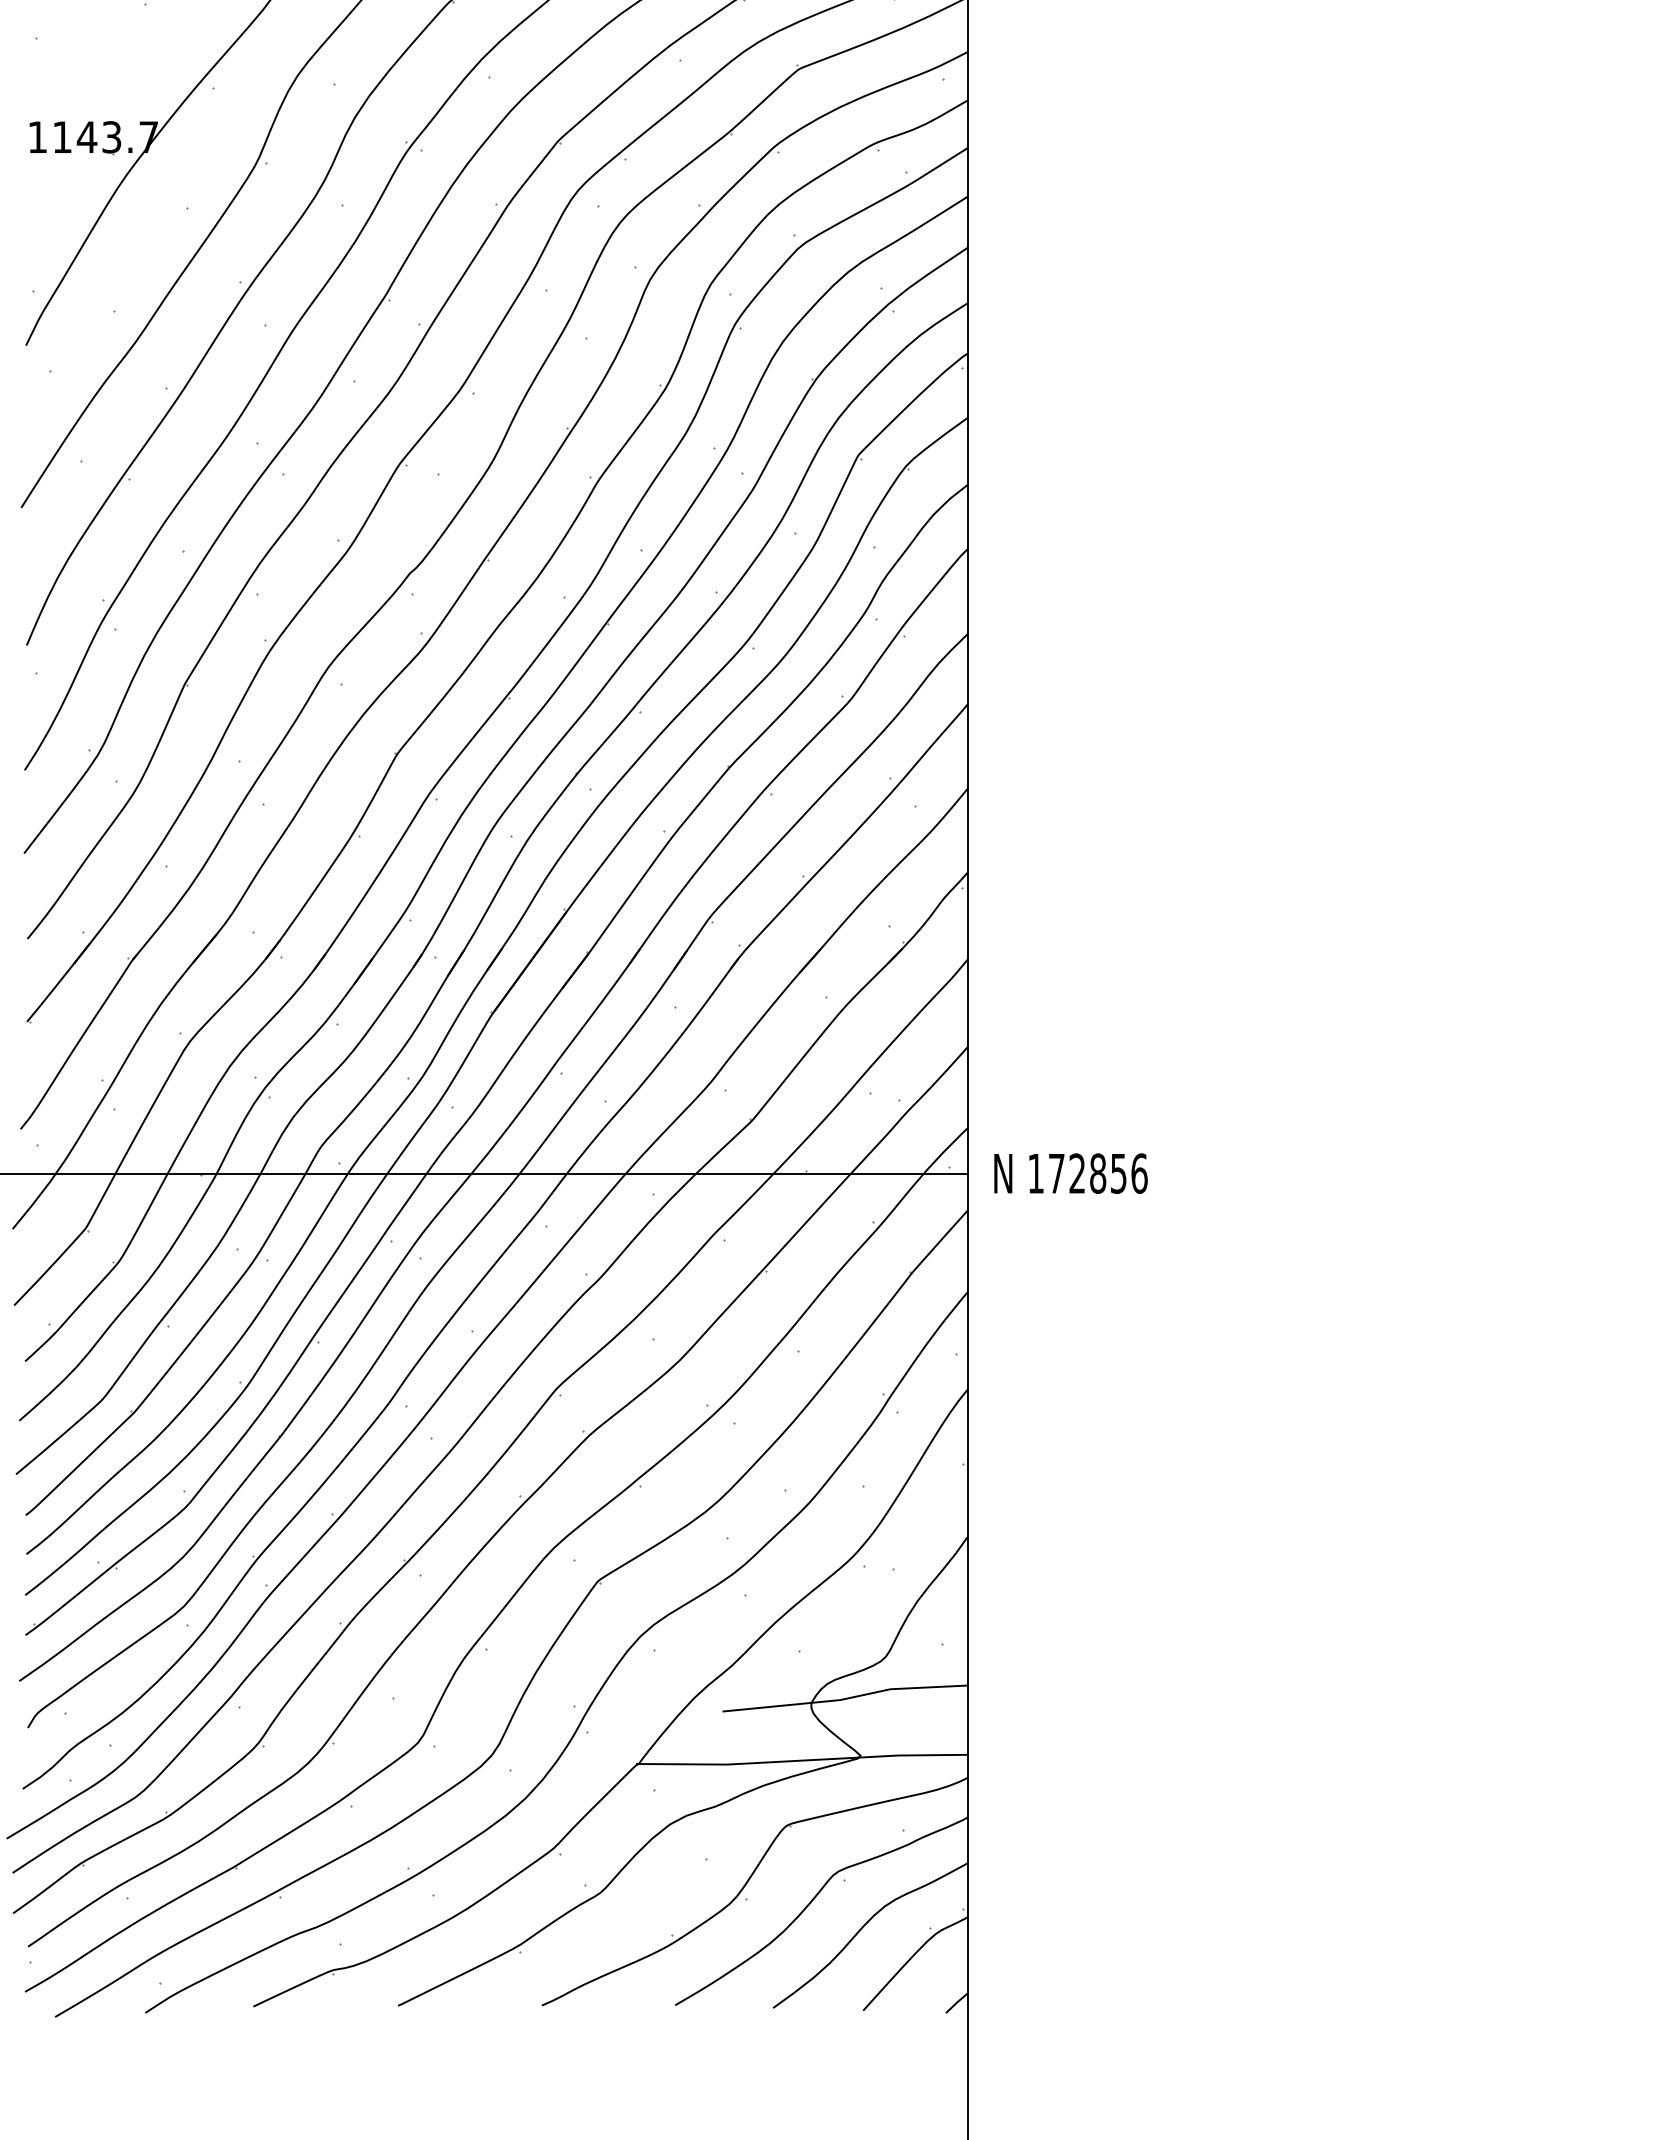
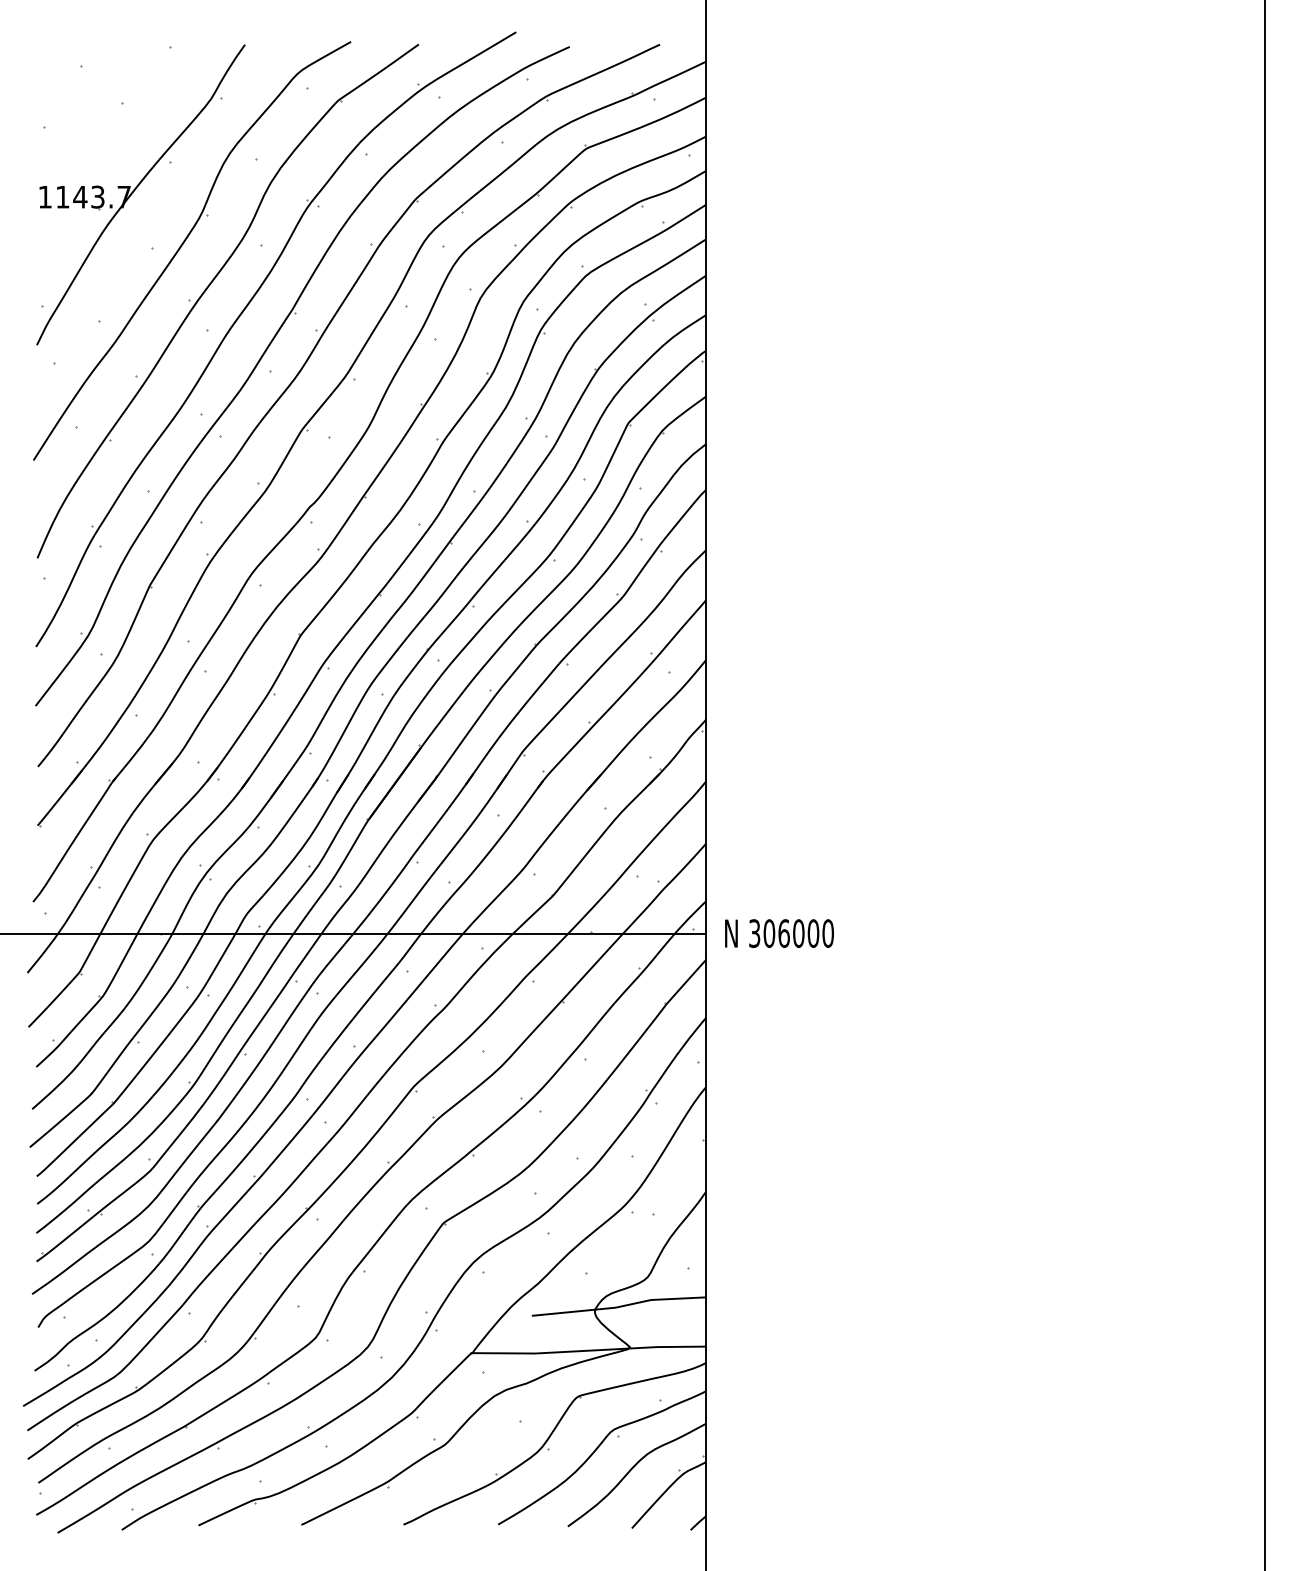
text: (1087, 1173) -> (791, 933), 172856 -> 306000

